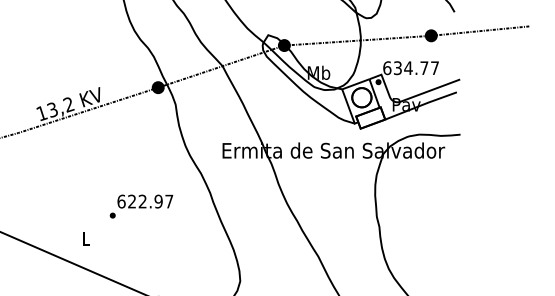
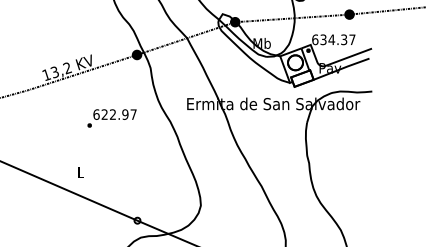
text: (424, 67) -> (344, 39), 634.77 -> 634.37
text: (140, 206) -> (111, 118), moved

